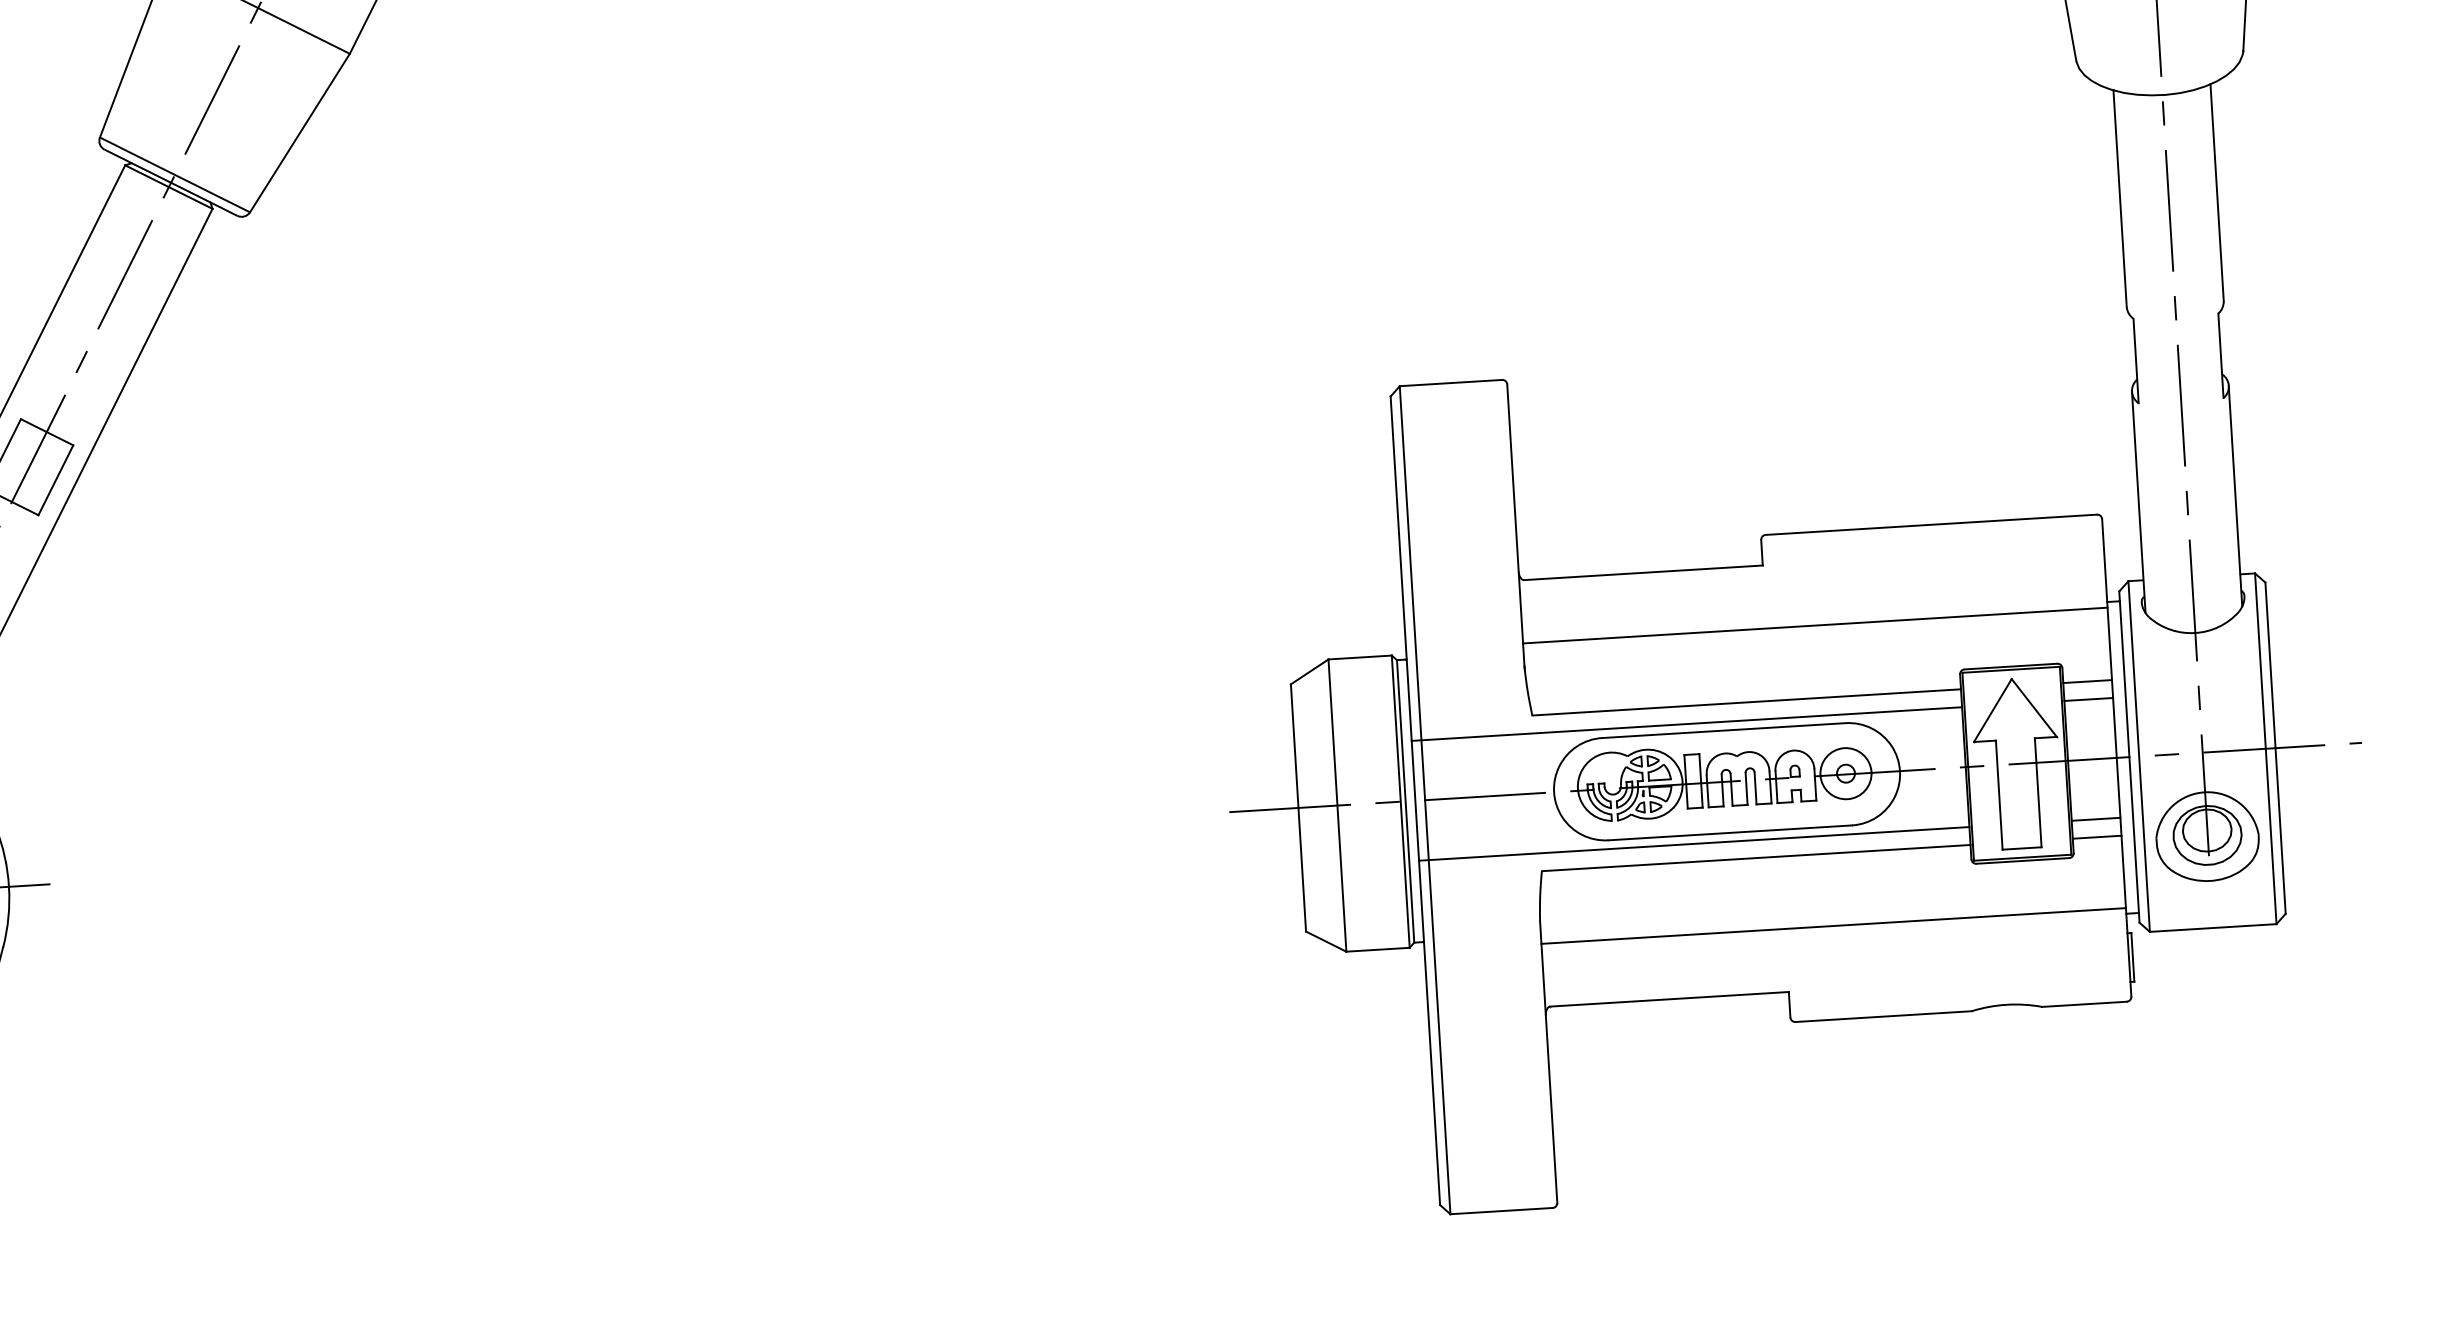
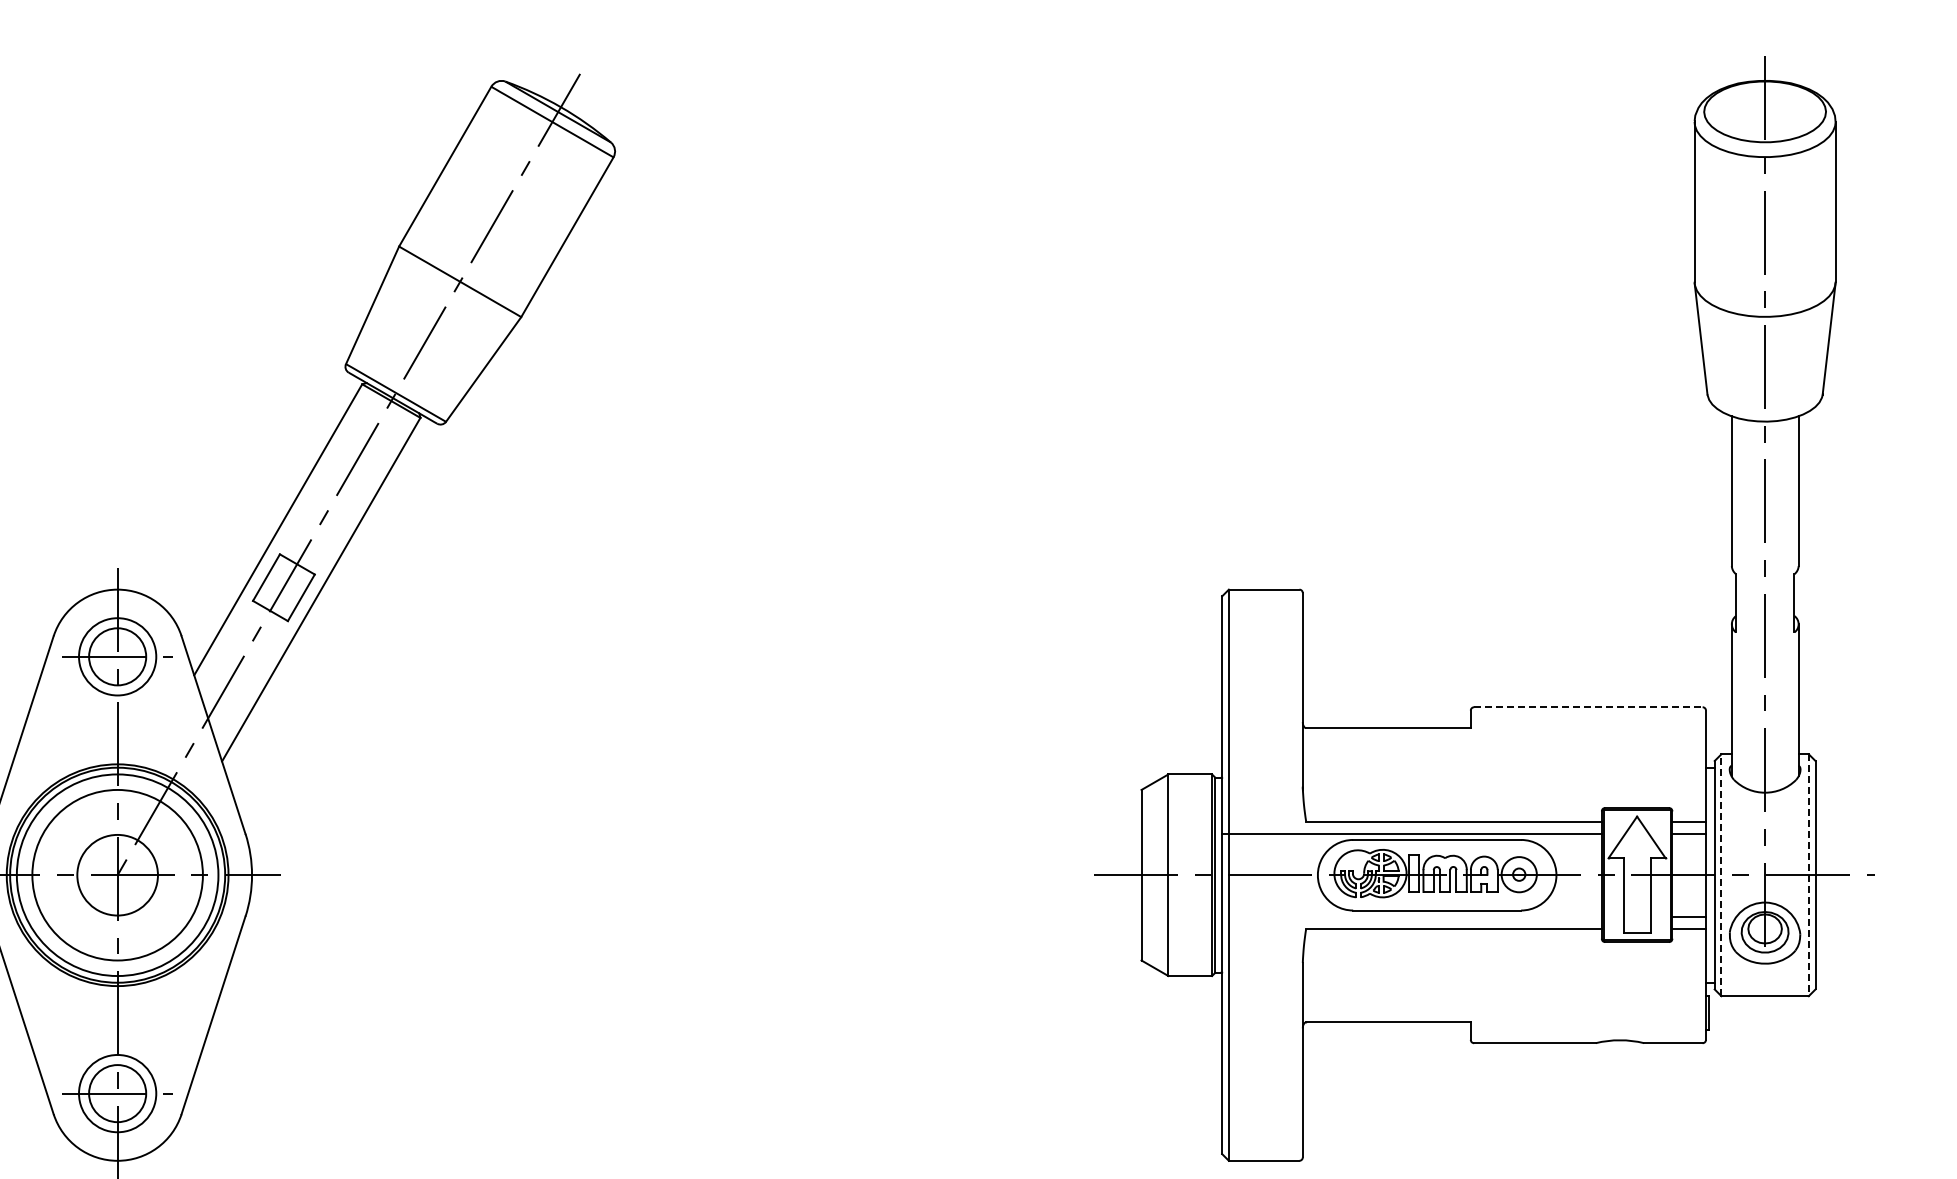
line: (1931, 525) -> (1588, 707), solid -> dashed
line: (1814, 625) -> (1503, 771), removed
line: (2265, 749) -> (1808, 875), solid -> dashed
line: (2139, 756) -> (1721, 875), solid -> dashed
line: (1693, 843) -> (1411, 916), removed
line: (1832, 925) -> (1503, 978), removed

